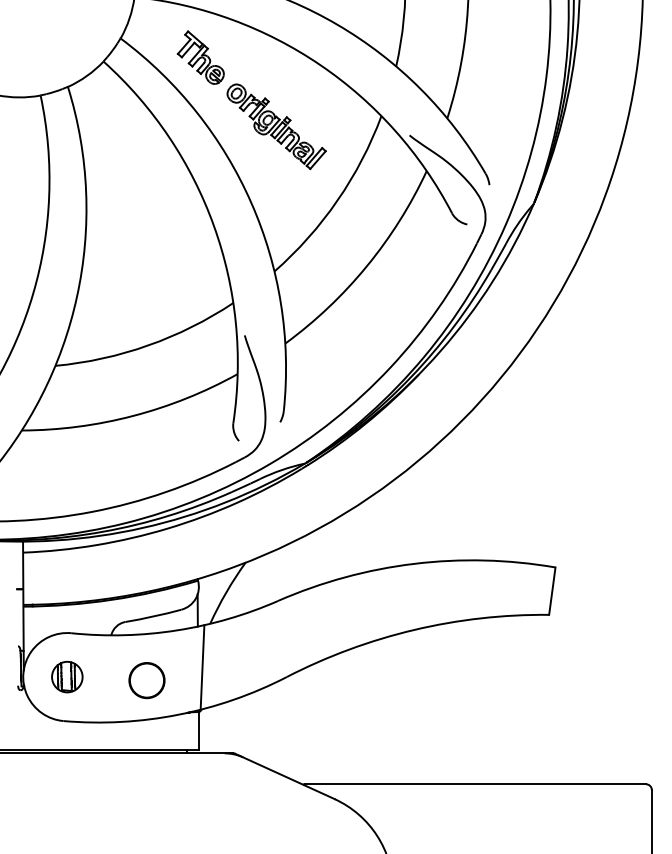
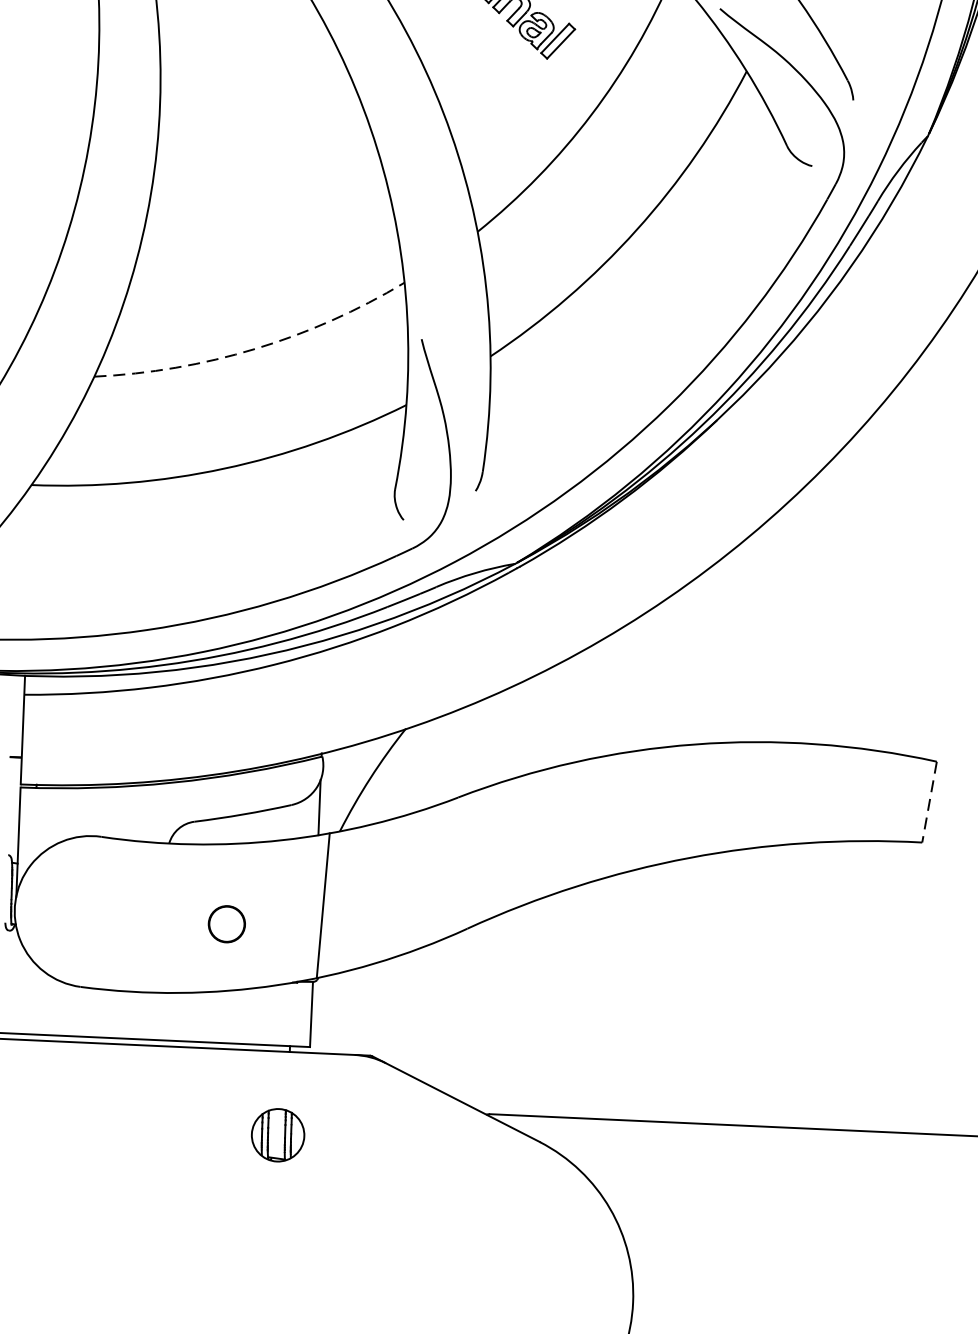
arc: (148, 345) -> (255, 349), solid -> dashed
line: (552, 591) -> (929, 802), solid -> dashed
part: (67, 676) -> (278, 1134), moved
circle: (146, 680) -> (226, 923), size x0.6

